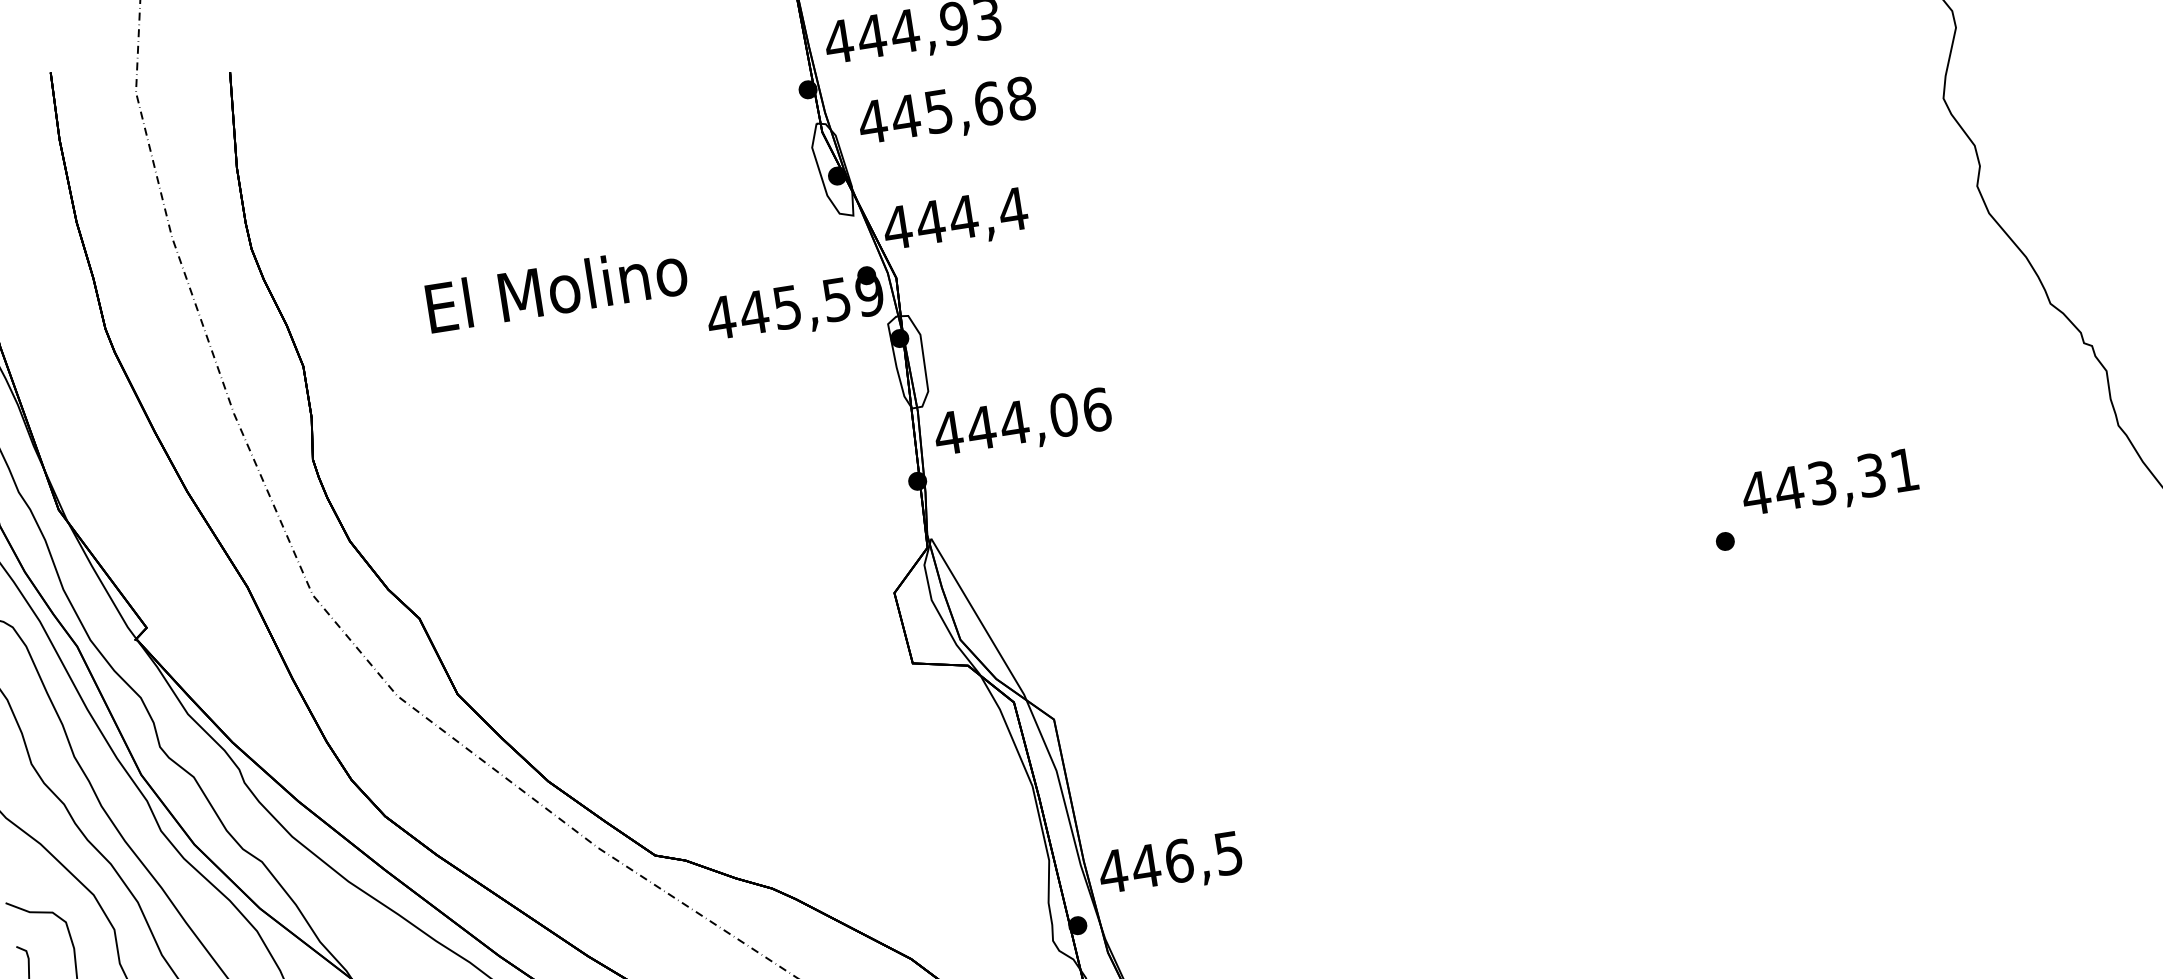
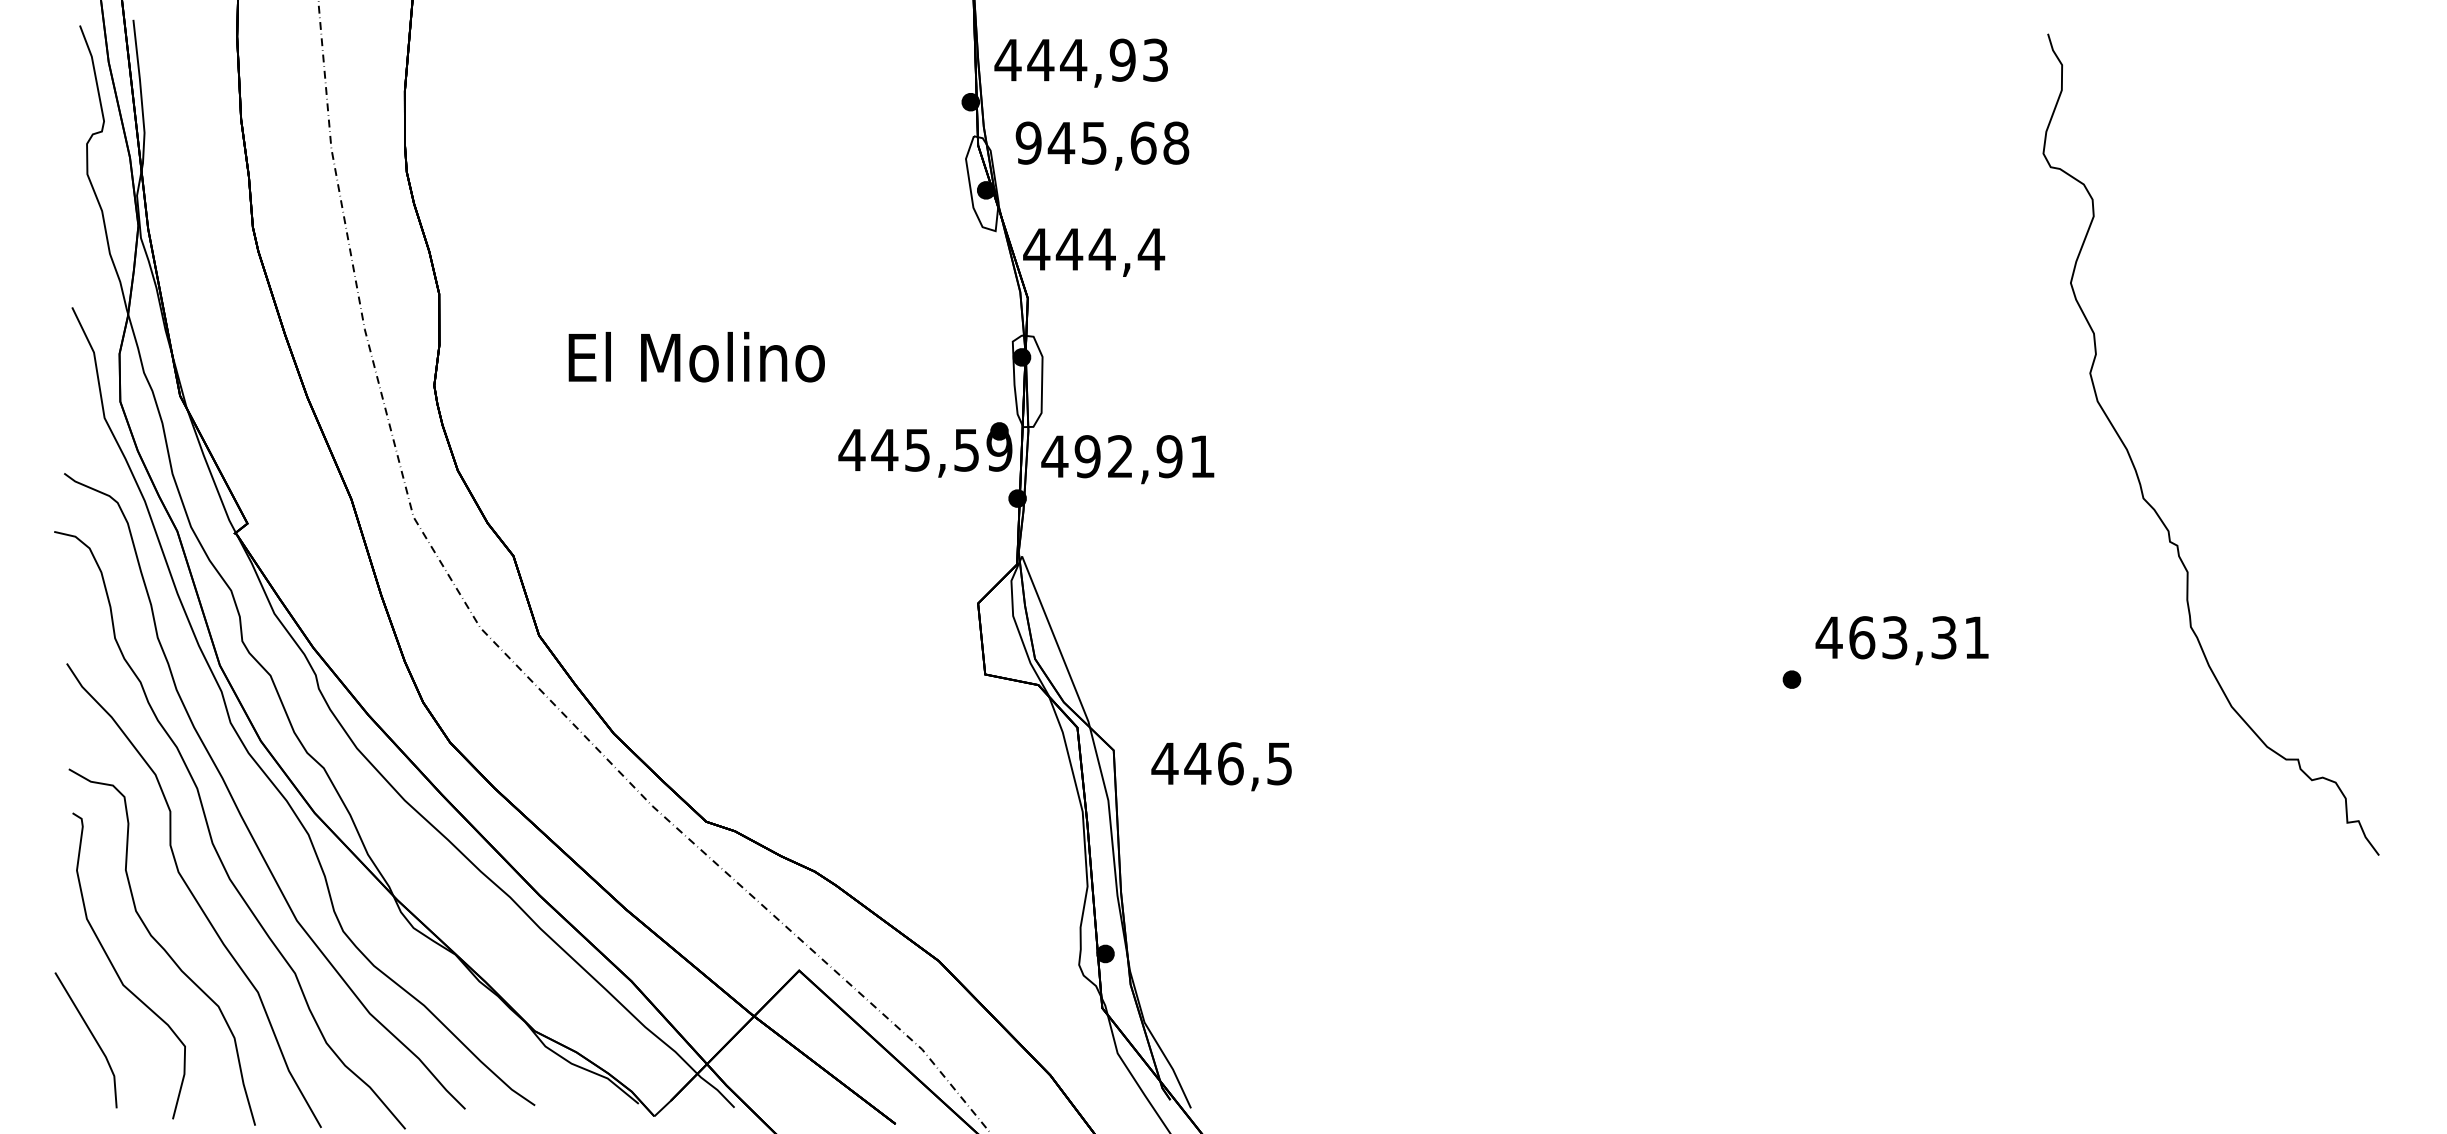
text: (872, 121) -> (1028, 142), 445,68 -> 945,68
text: (556, 289) -> (696, 357), moved
text: (795, 305) -> (925, 449), moved
text: (1038, 418) -> (1144, 456), 444,06 -> 492,91
text: (1788, 488) -> (1861, 637), 443,31 -> 463,31
text: (1170, 865) -> (1221, 766), moved

